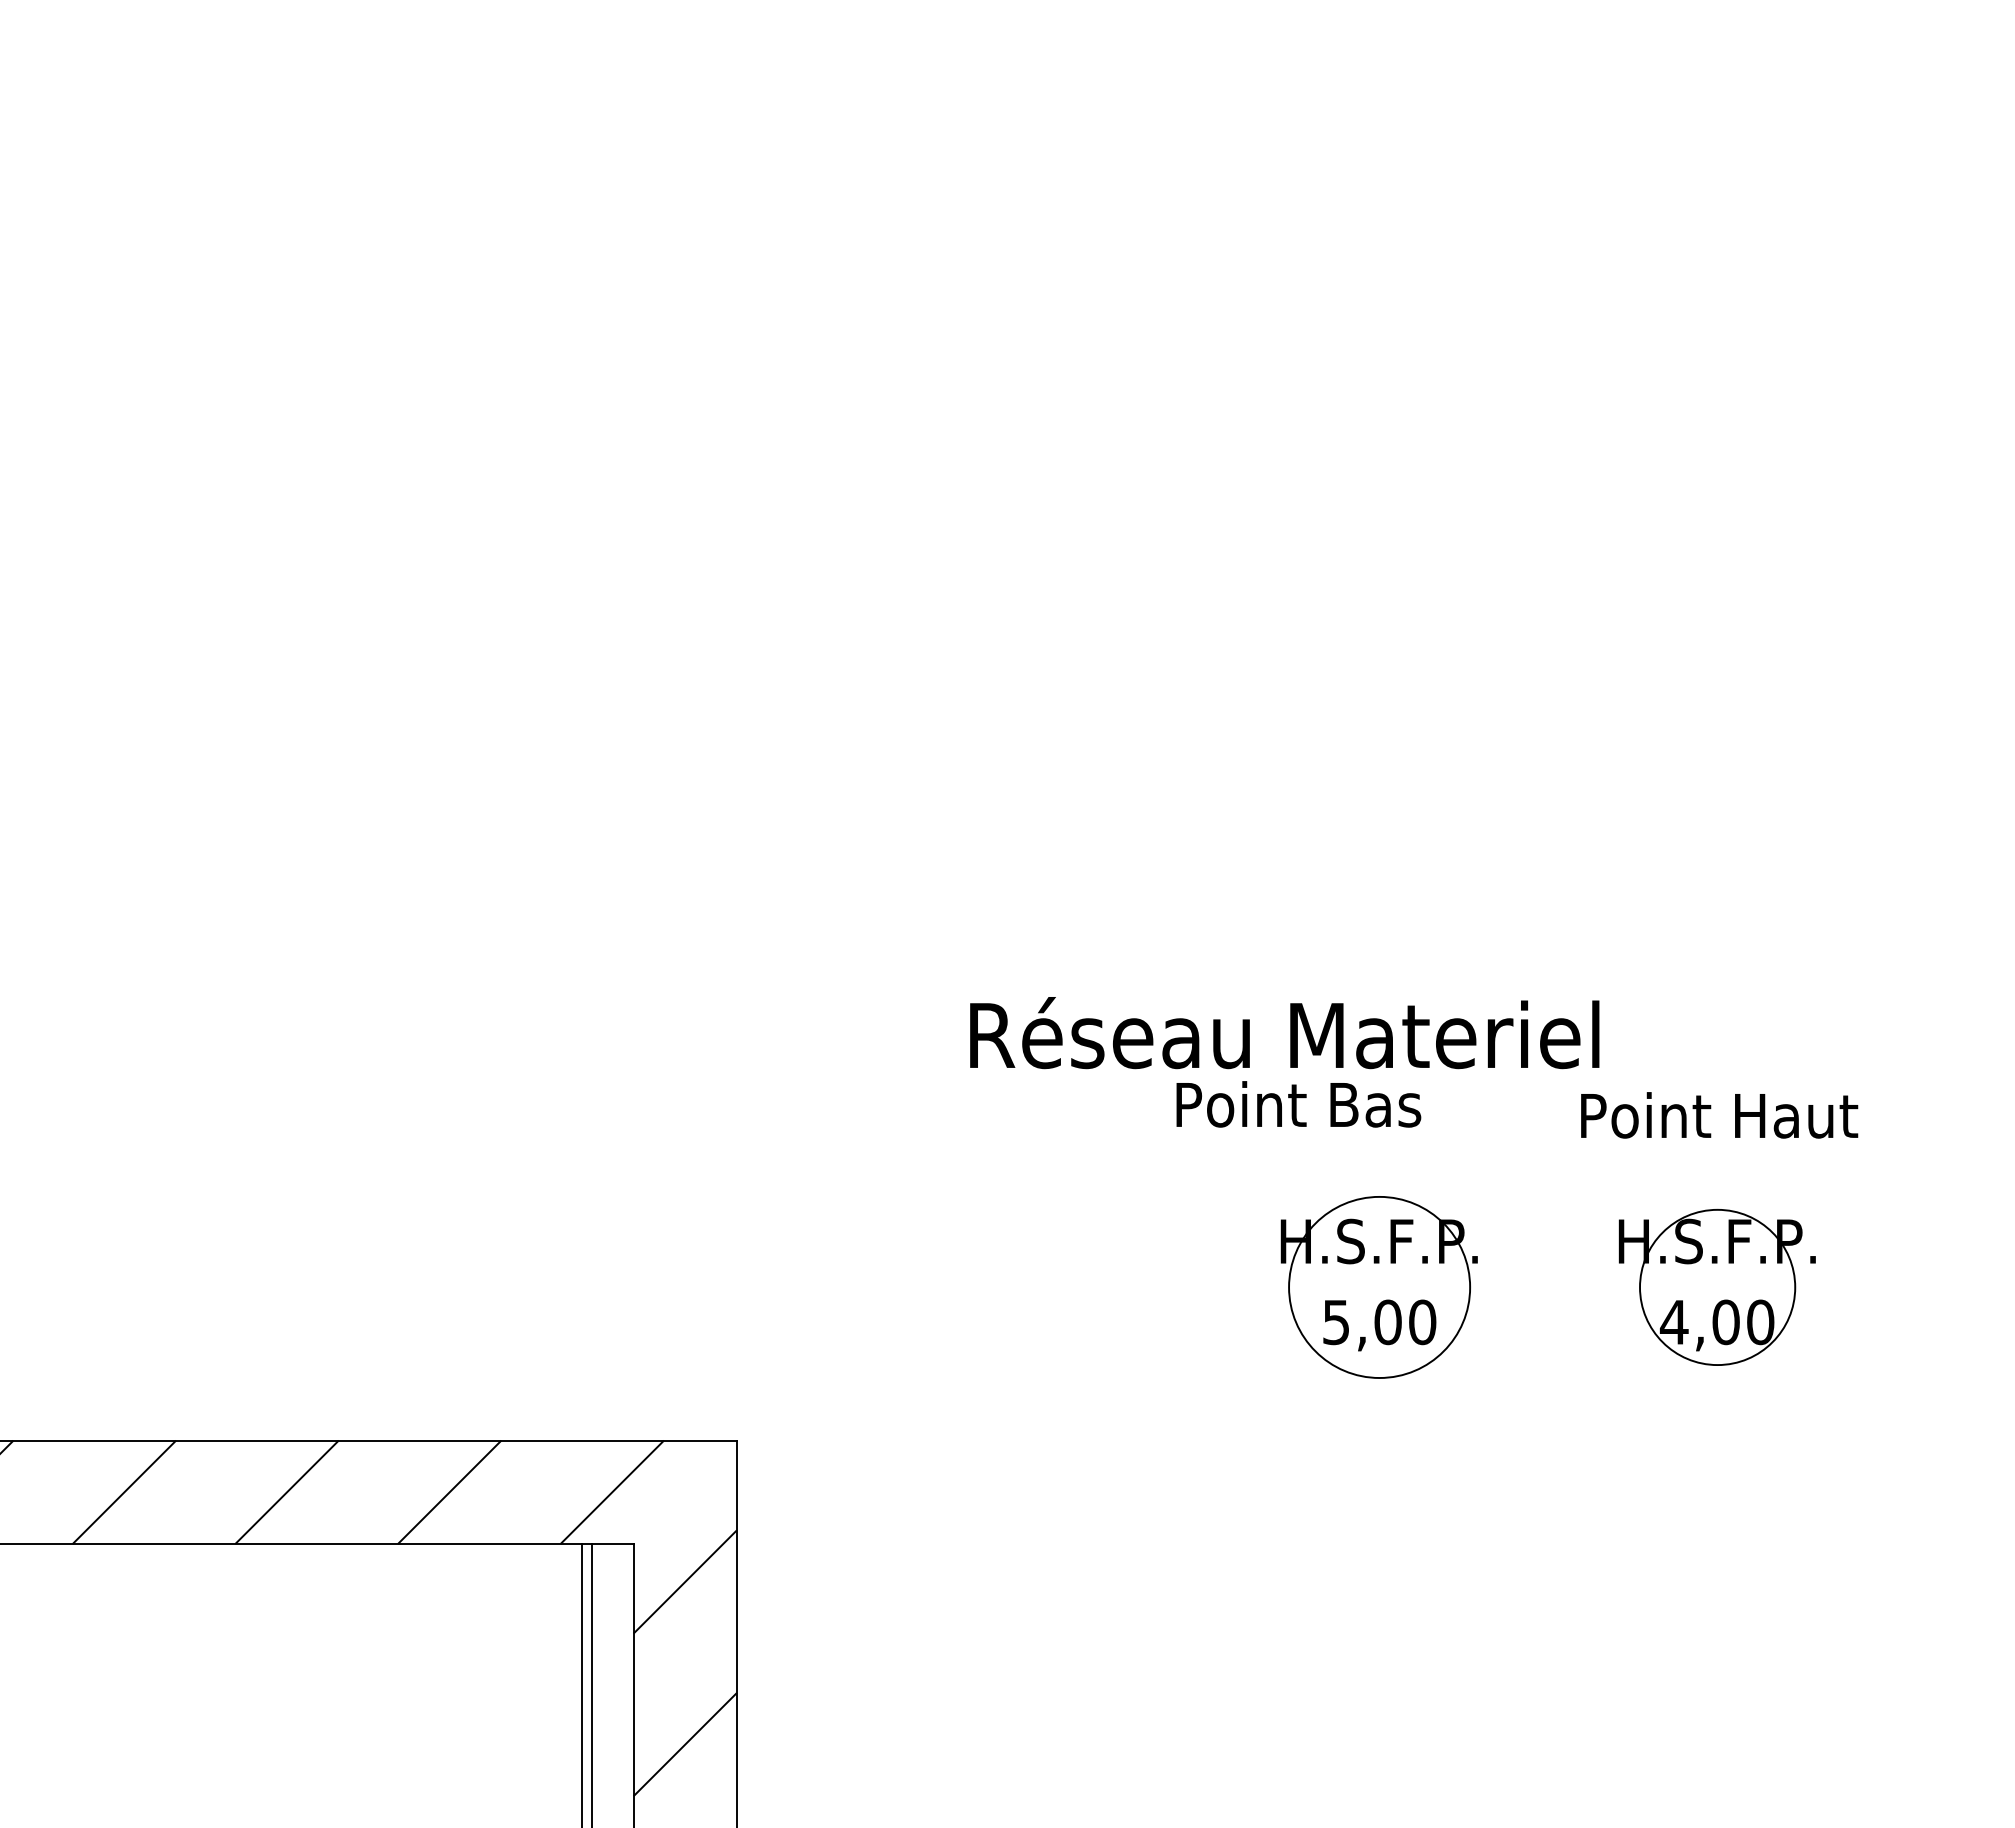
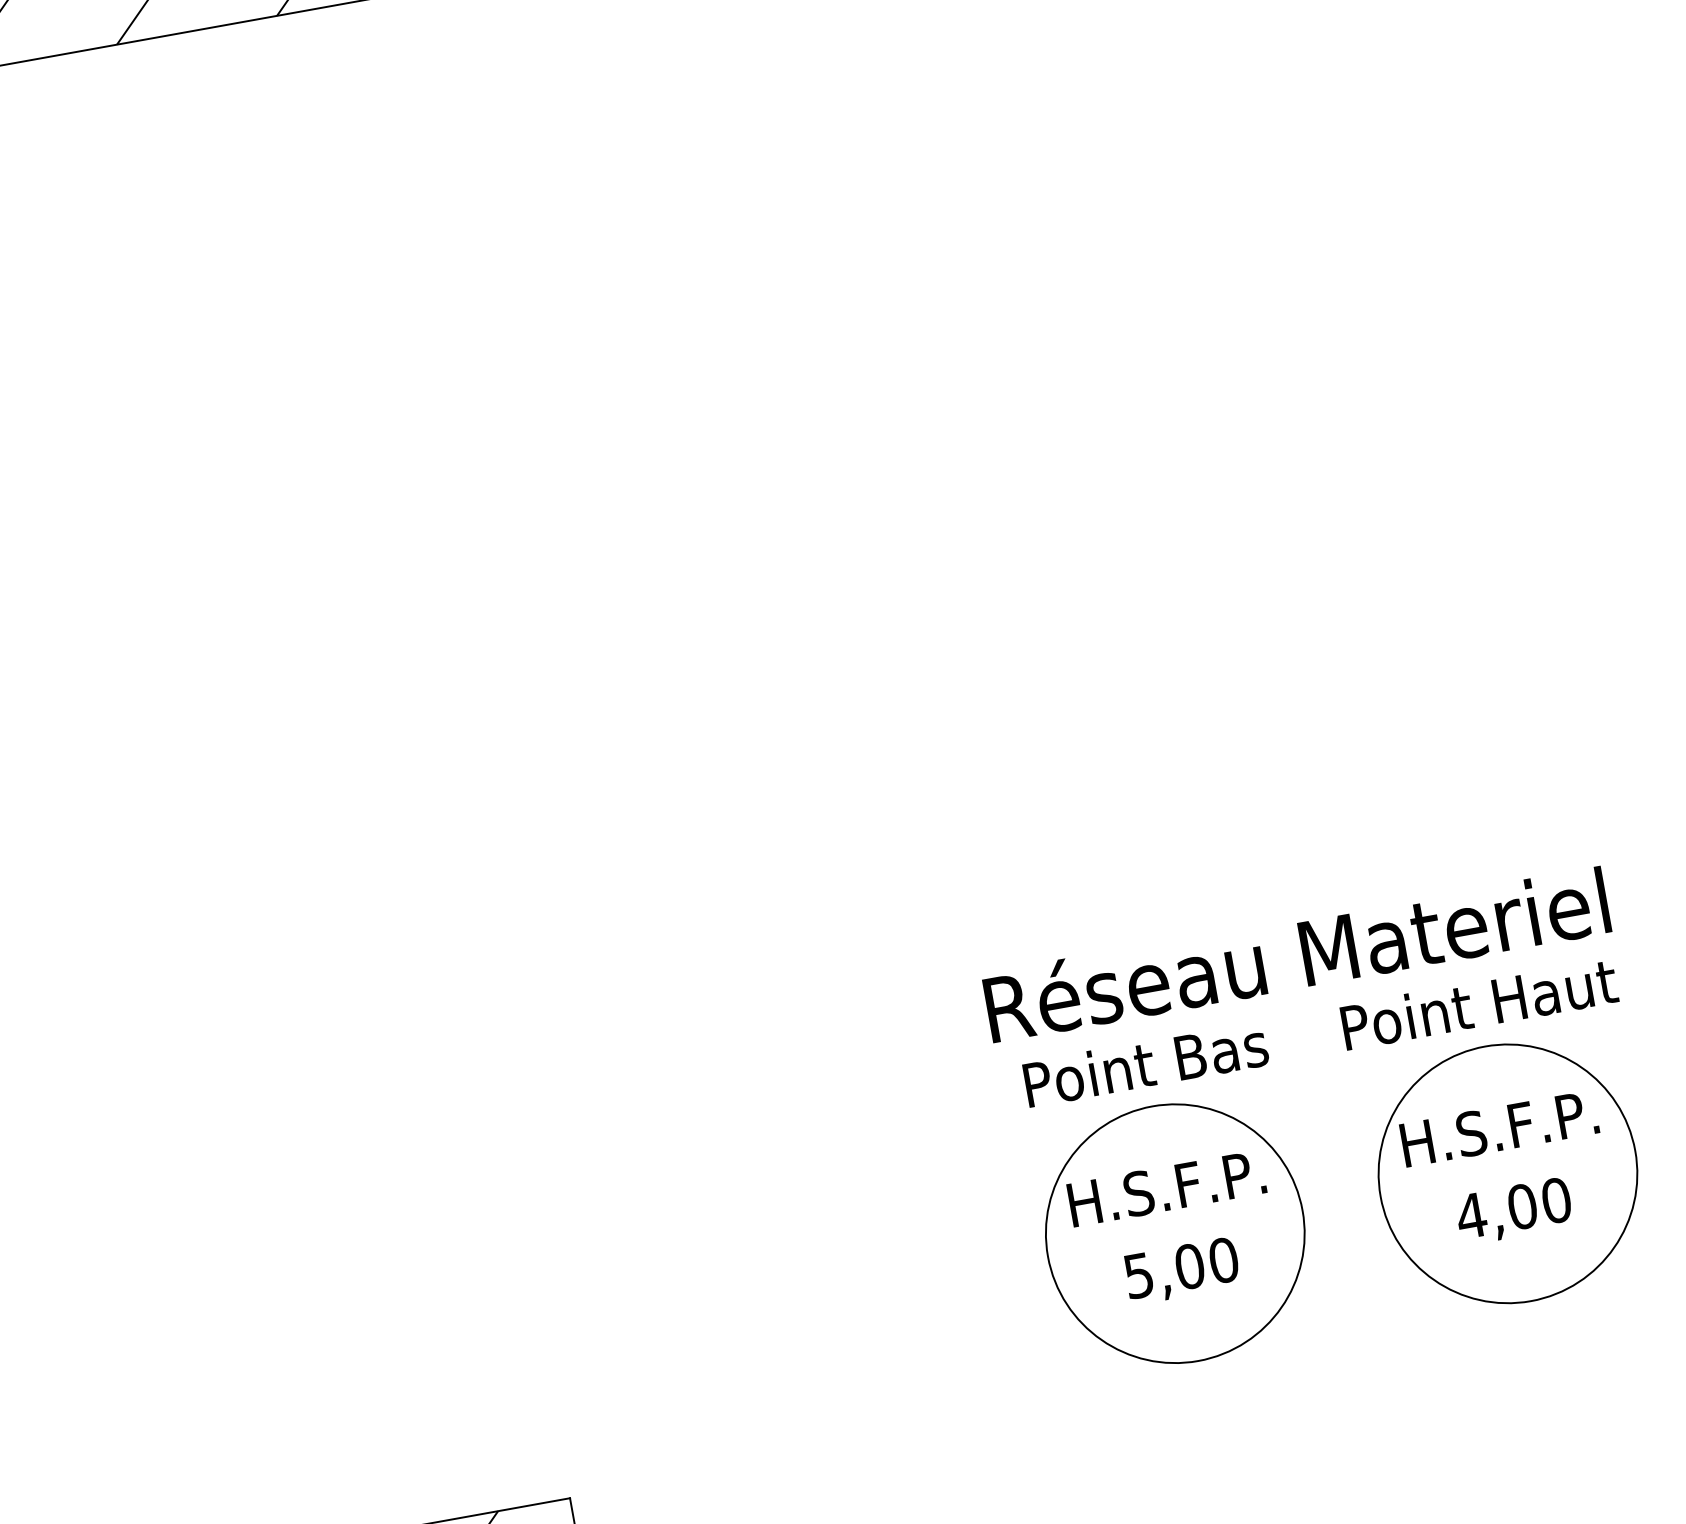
text: (1284, 1033) -> (1296, 953), moved
text: (1298, 1104) -> (1145, 1064), moved
circle: (1379, 1287) -> (1175, 1233), size x1.43
circle: (1717, 1287) -> (1507, 1173), size x1.67

